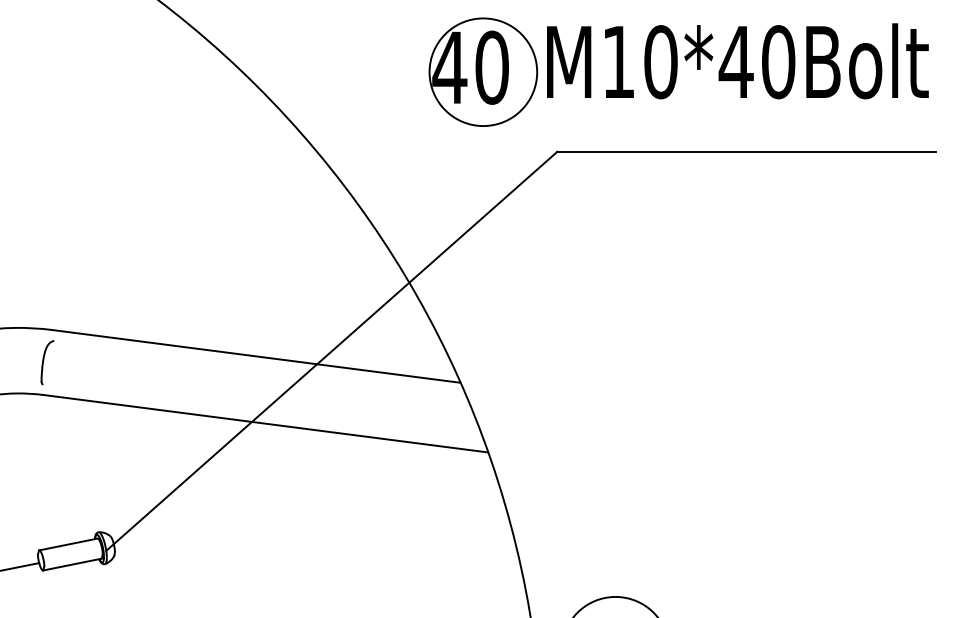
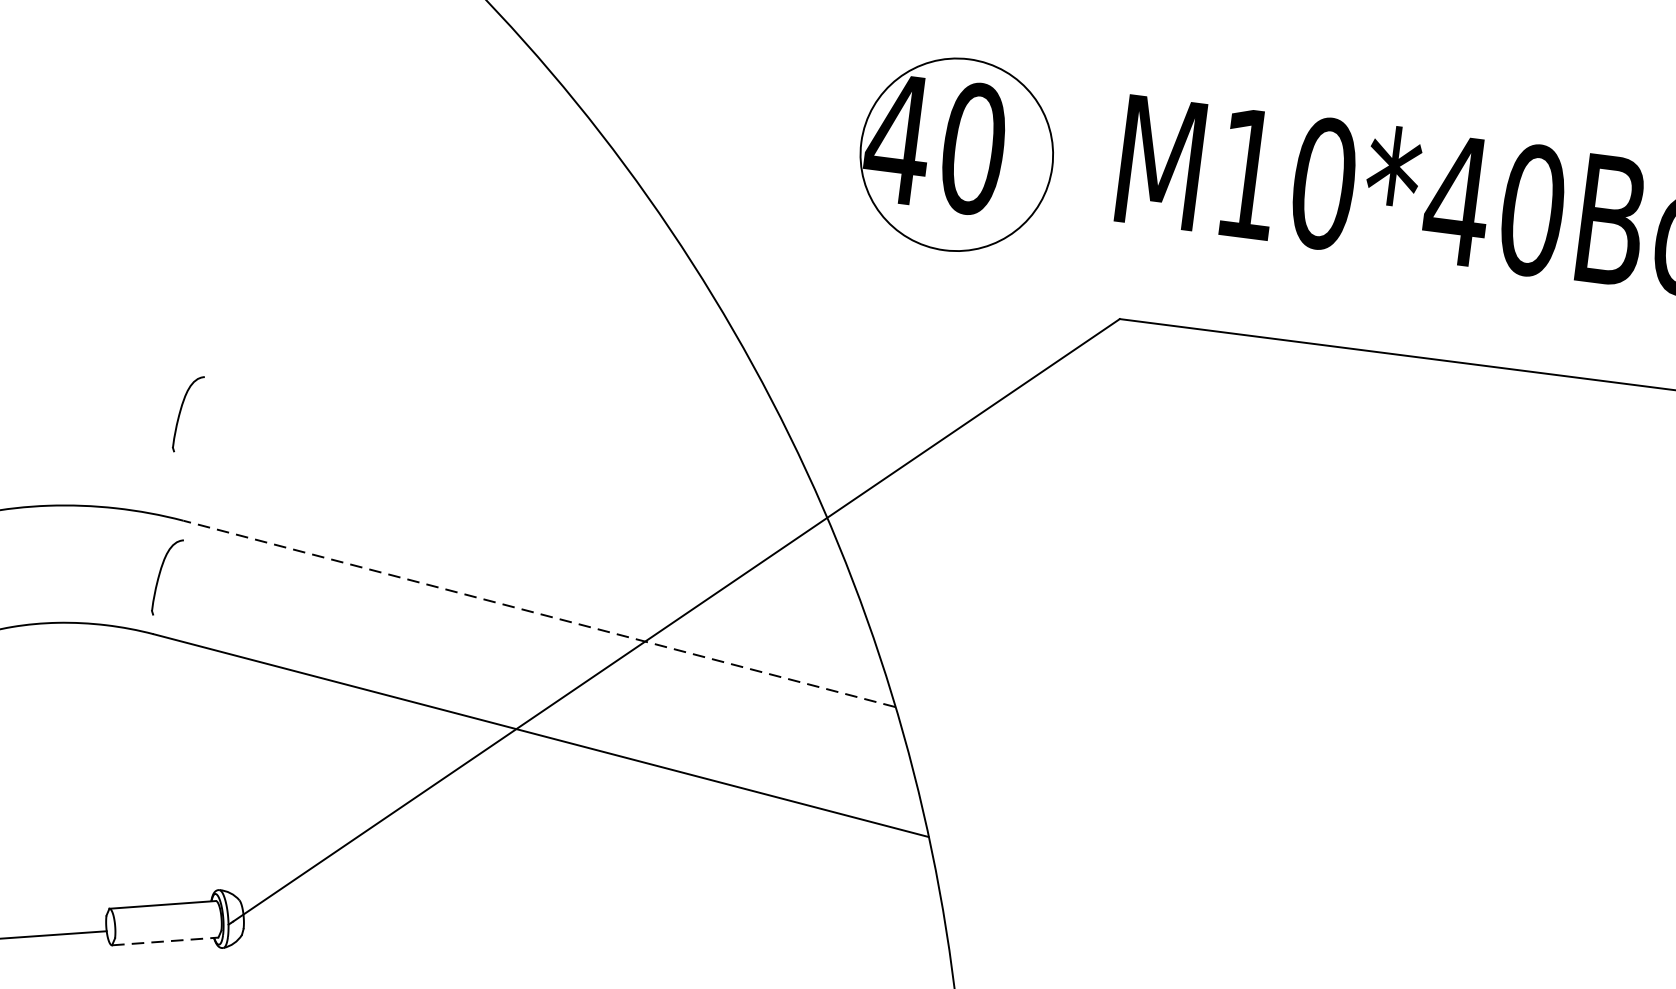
part: (483, 71) -> (957, 153), moved
part: (47, 270) -> (187, 413), added
line: (256, 356) -> (539, 614), solid -> dashed
line: (72, 564) -> (165, 941), solid -> dashed

